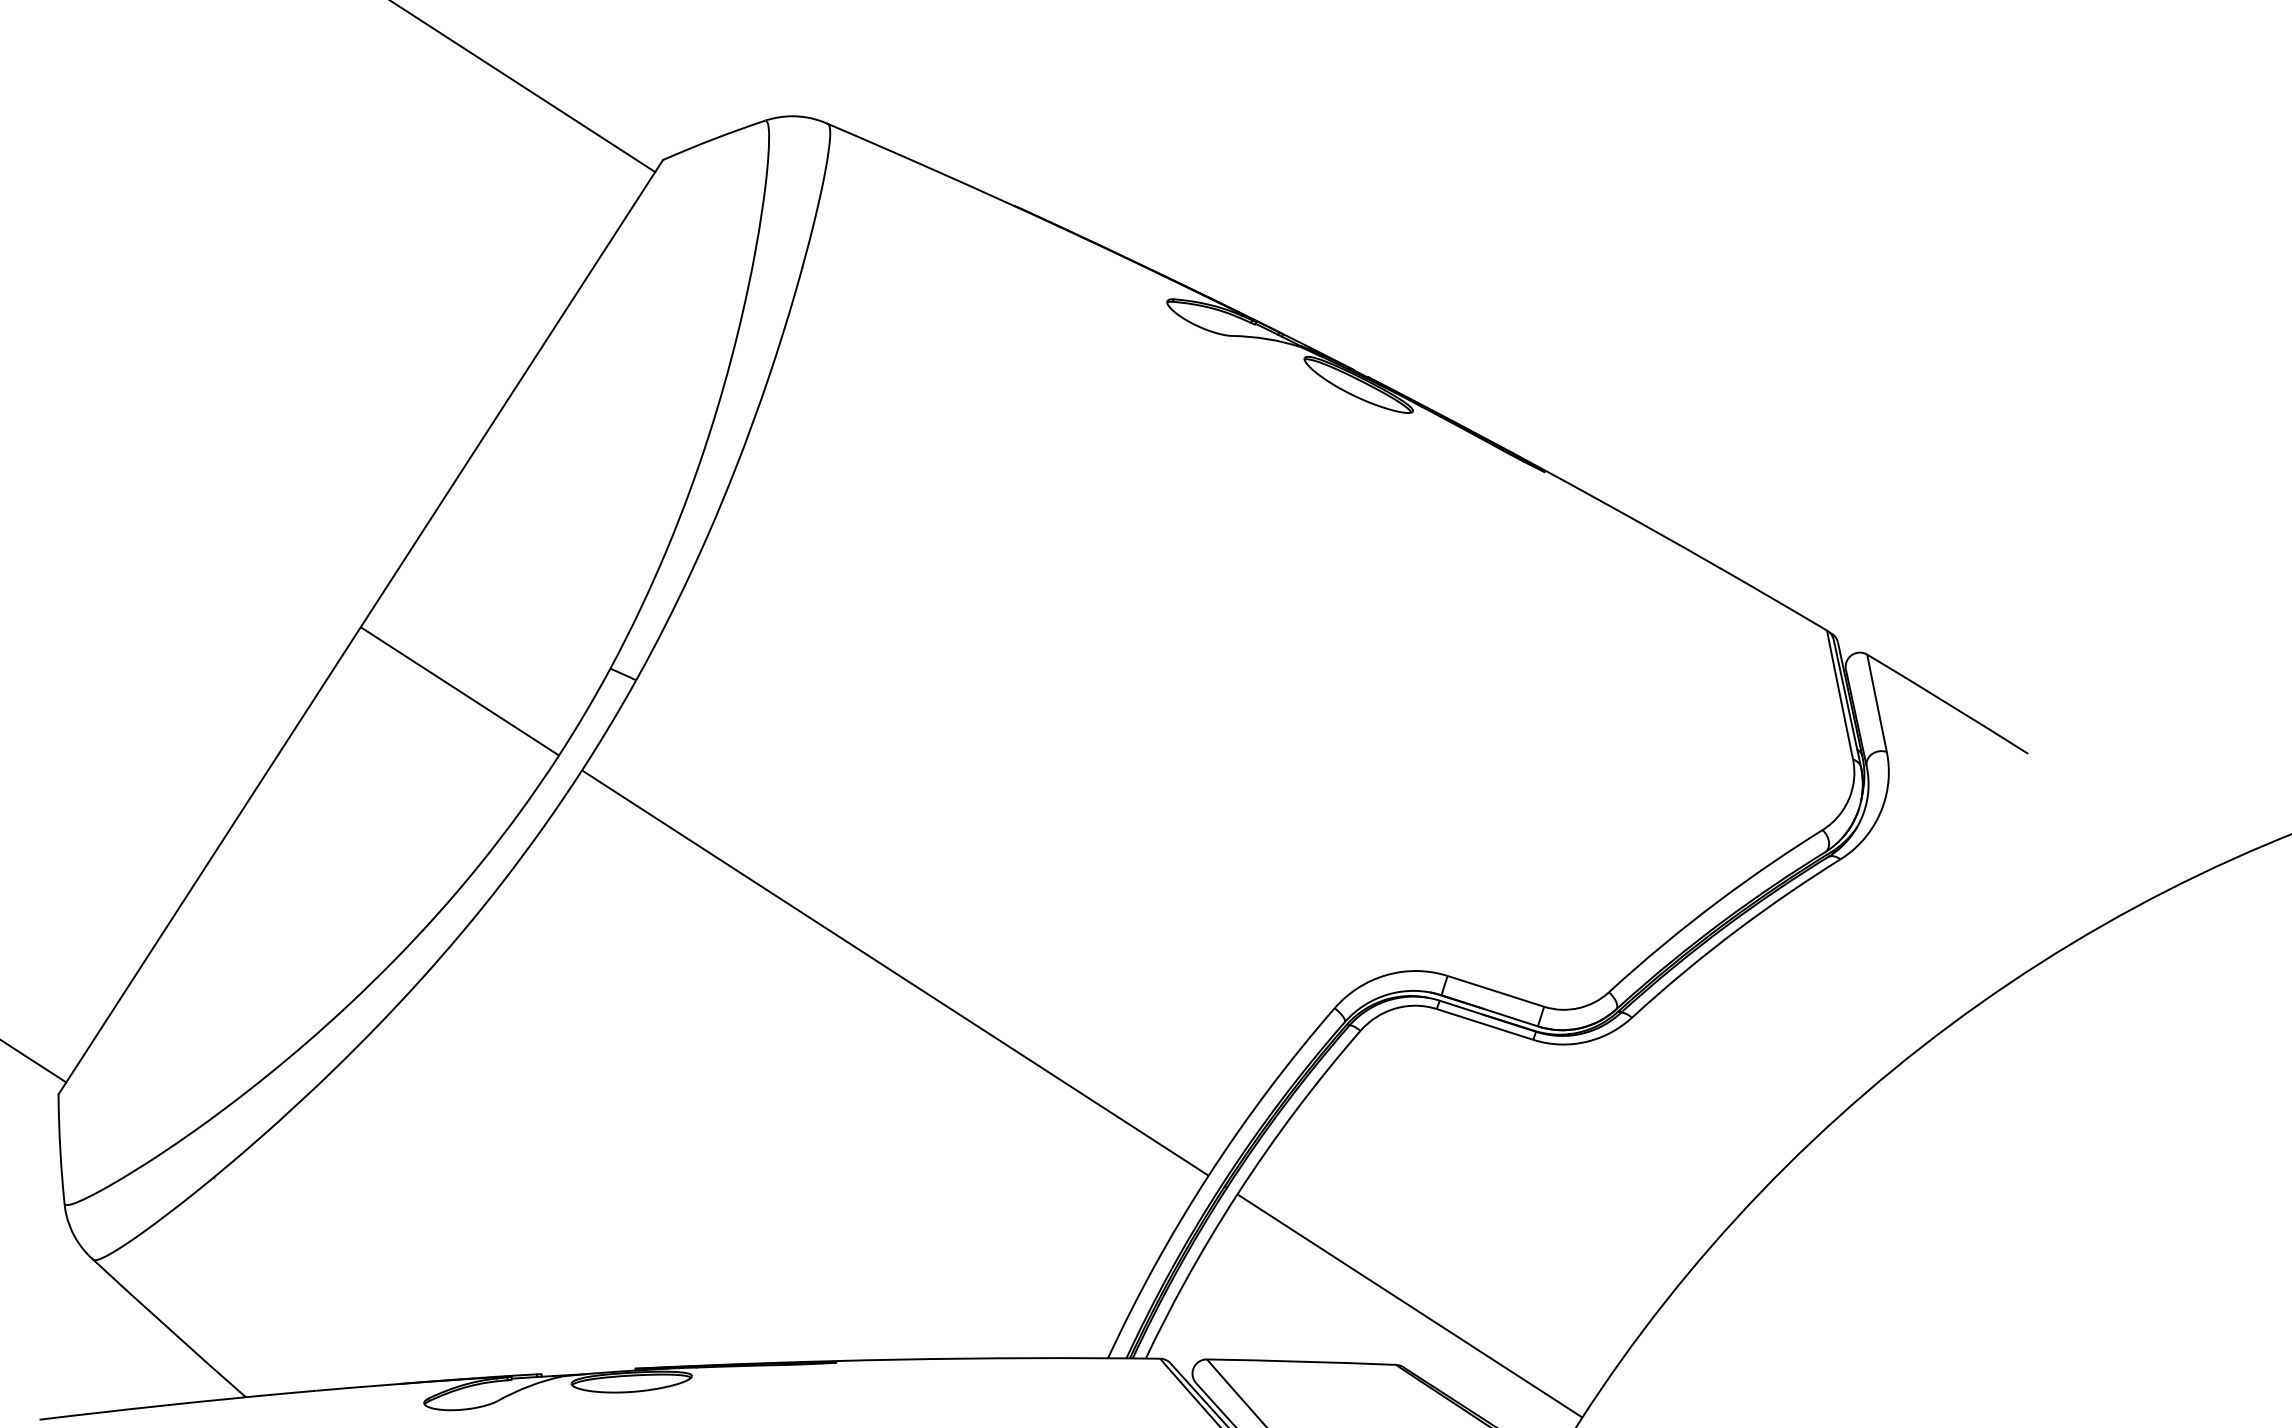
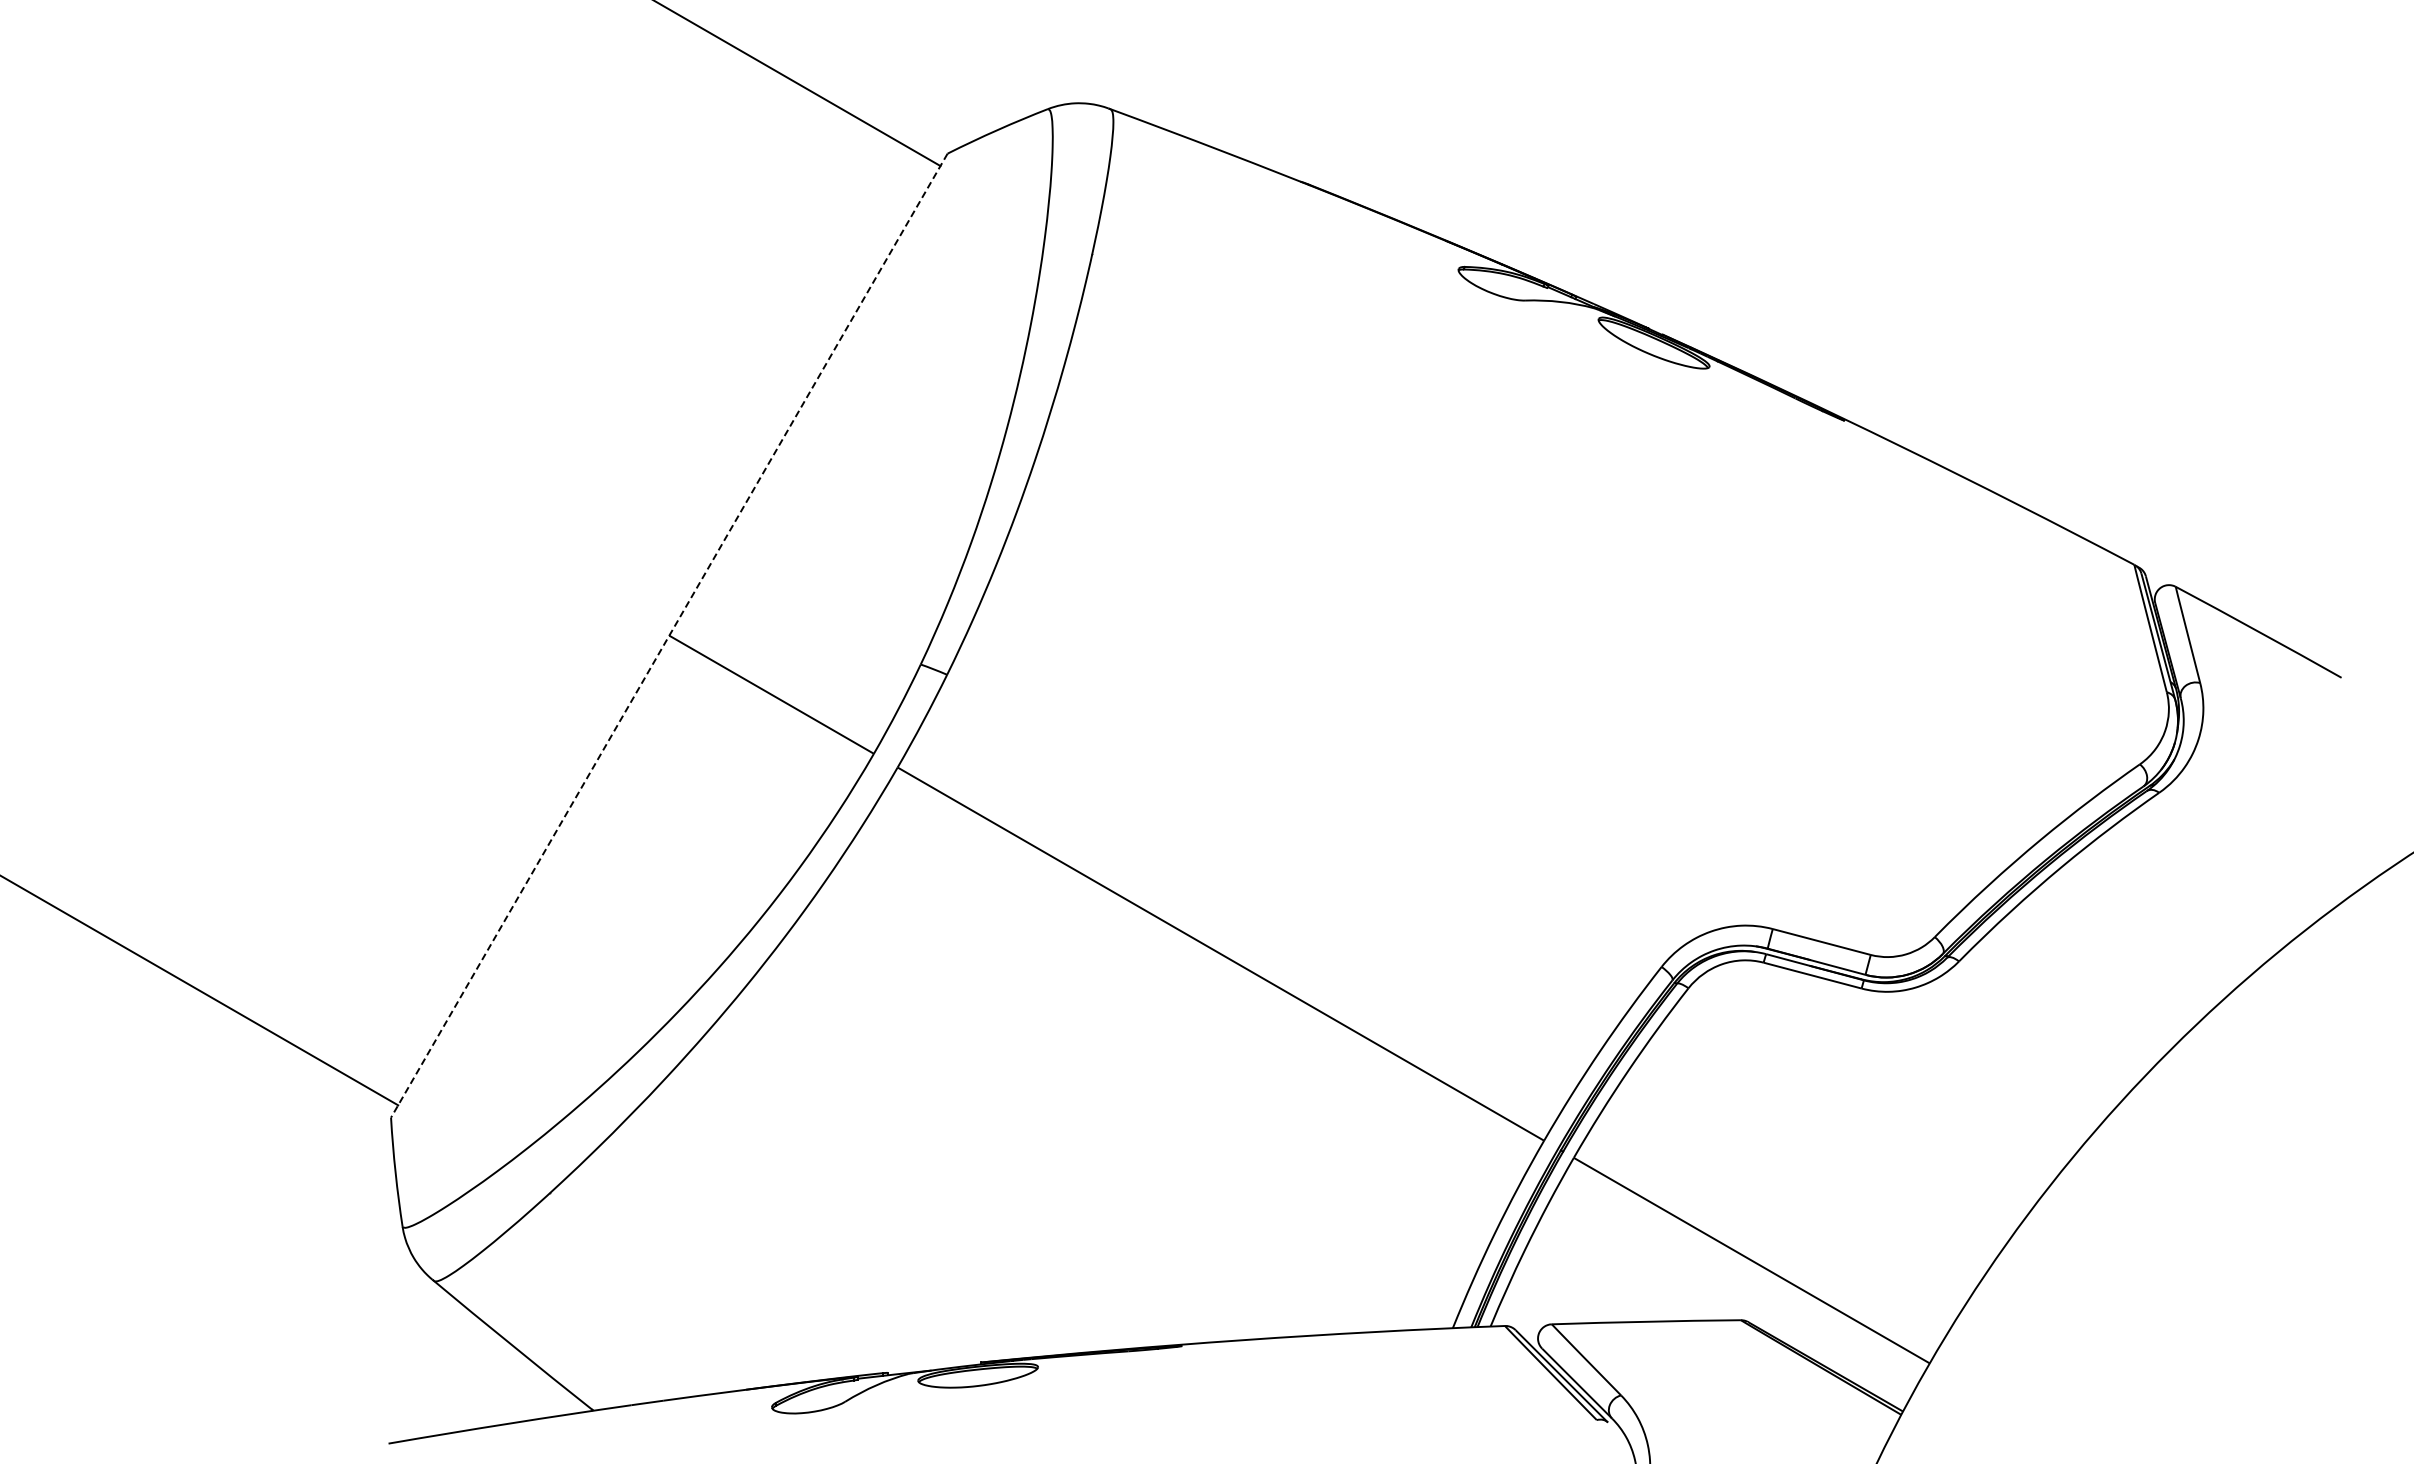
line: (360, 627) -> (669, 635), solid -> dashed

